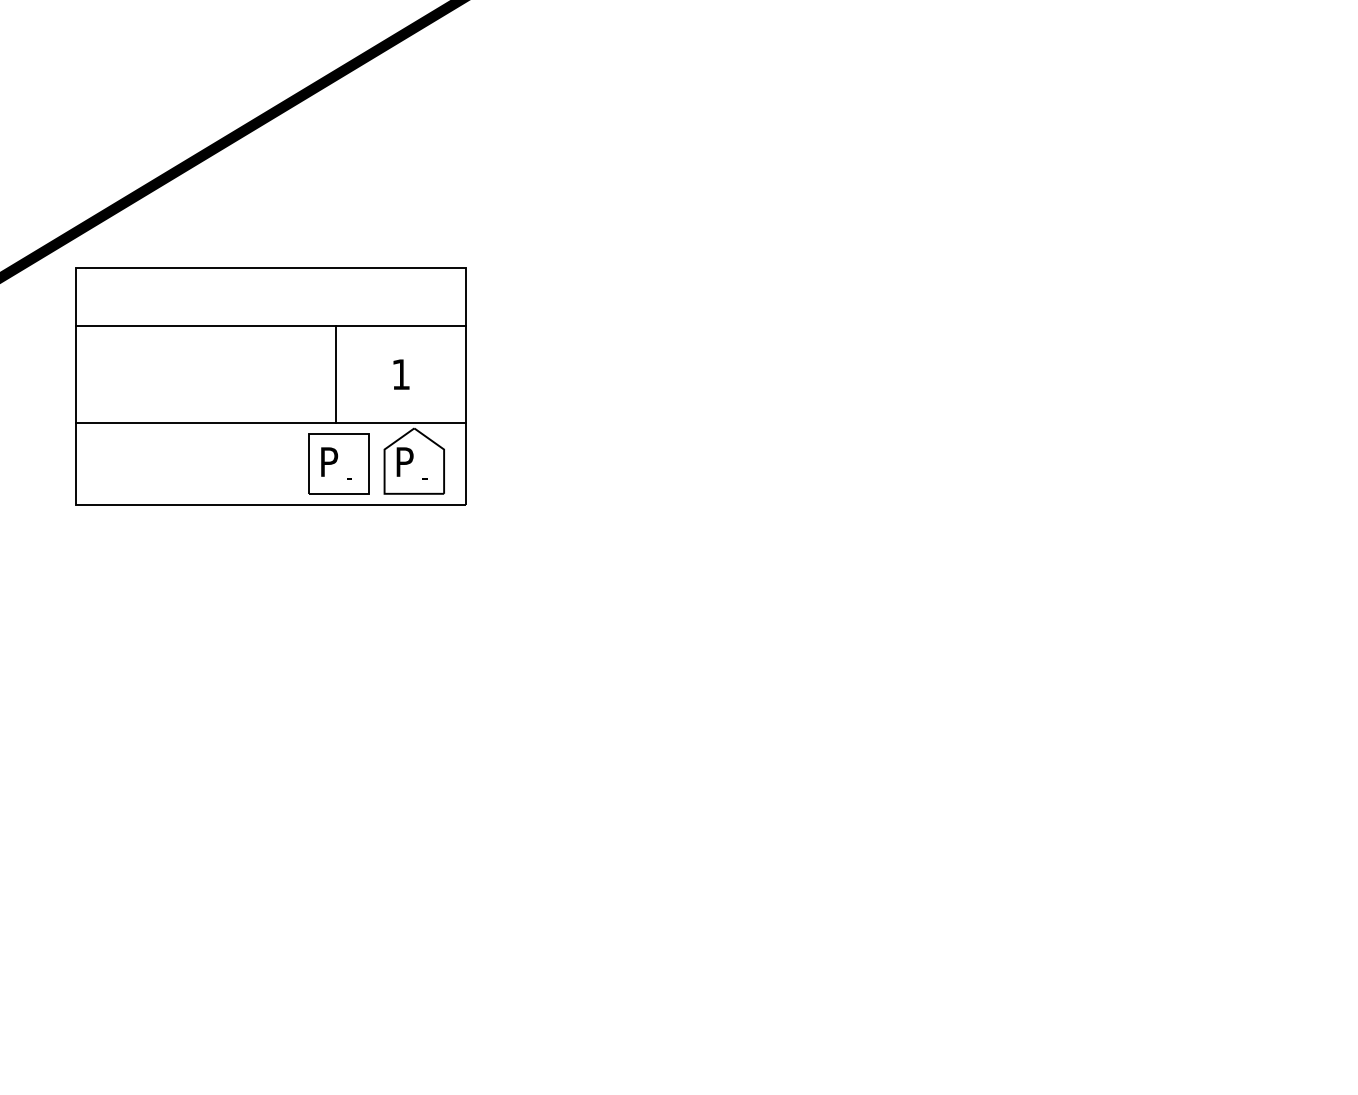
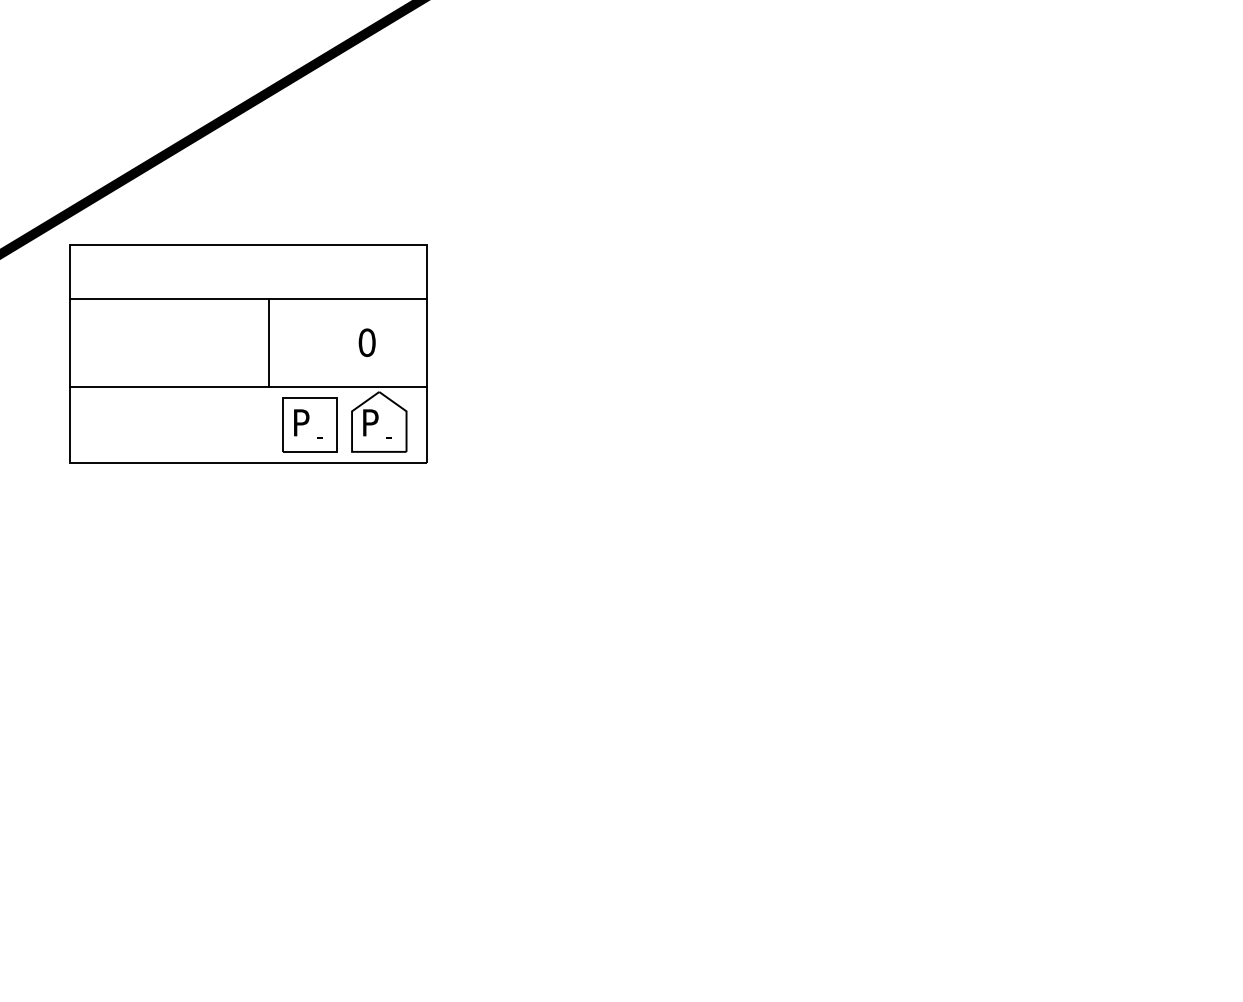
line: (336, 374) -> (269, 342), moved
text: (401, 374) -> (367, 342), 1 -> 0

